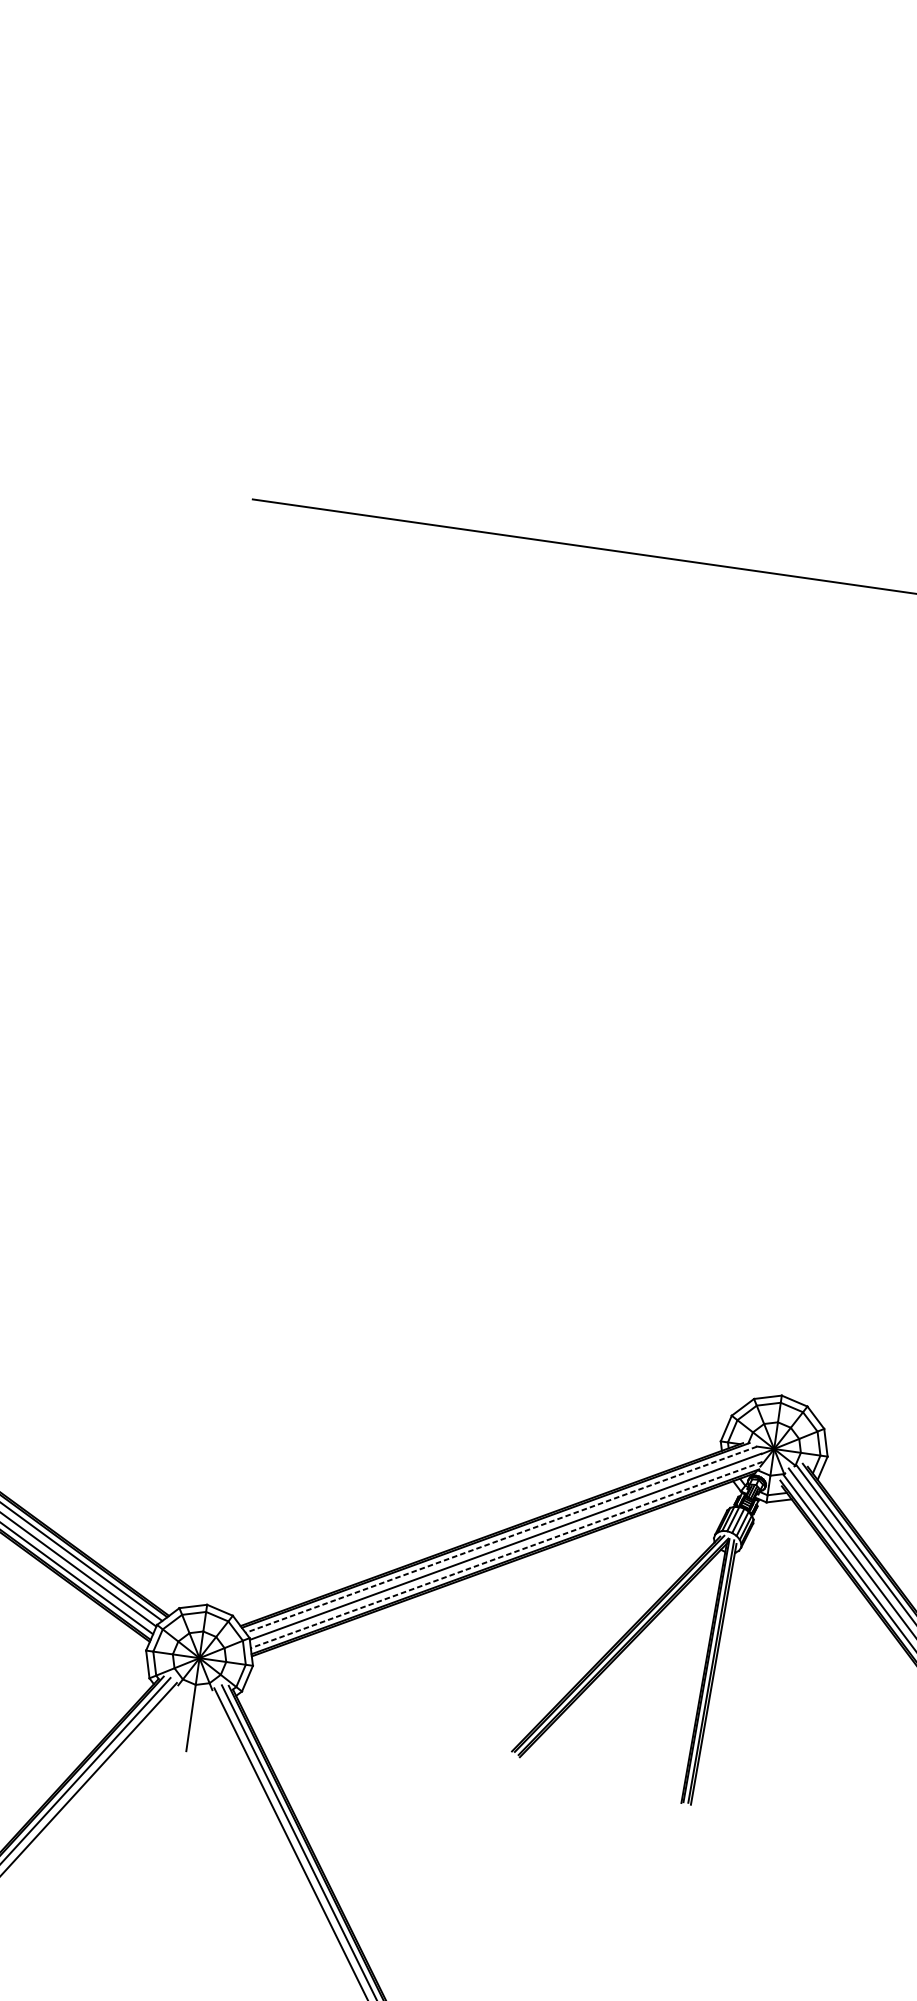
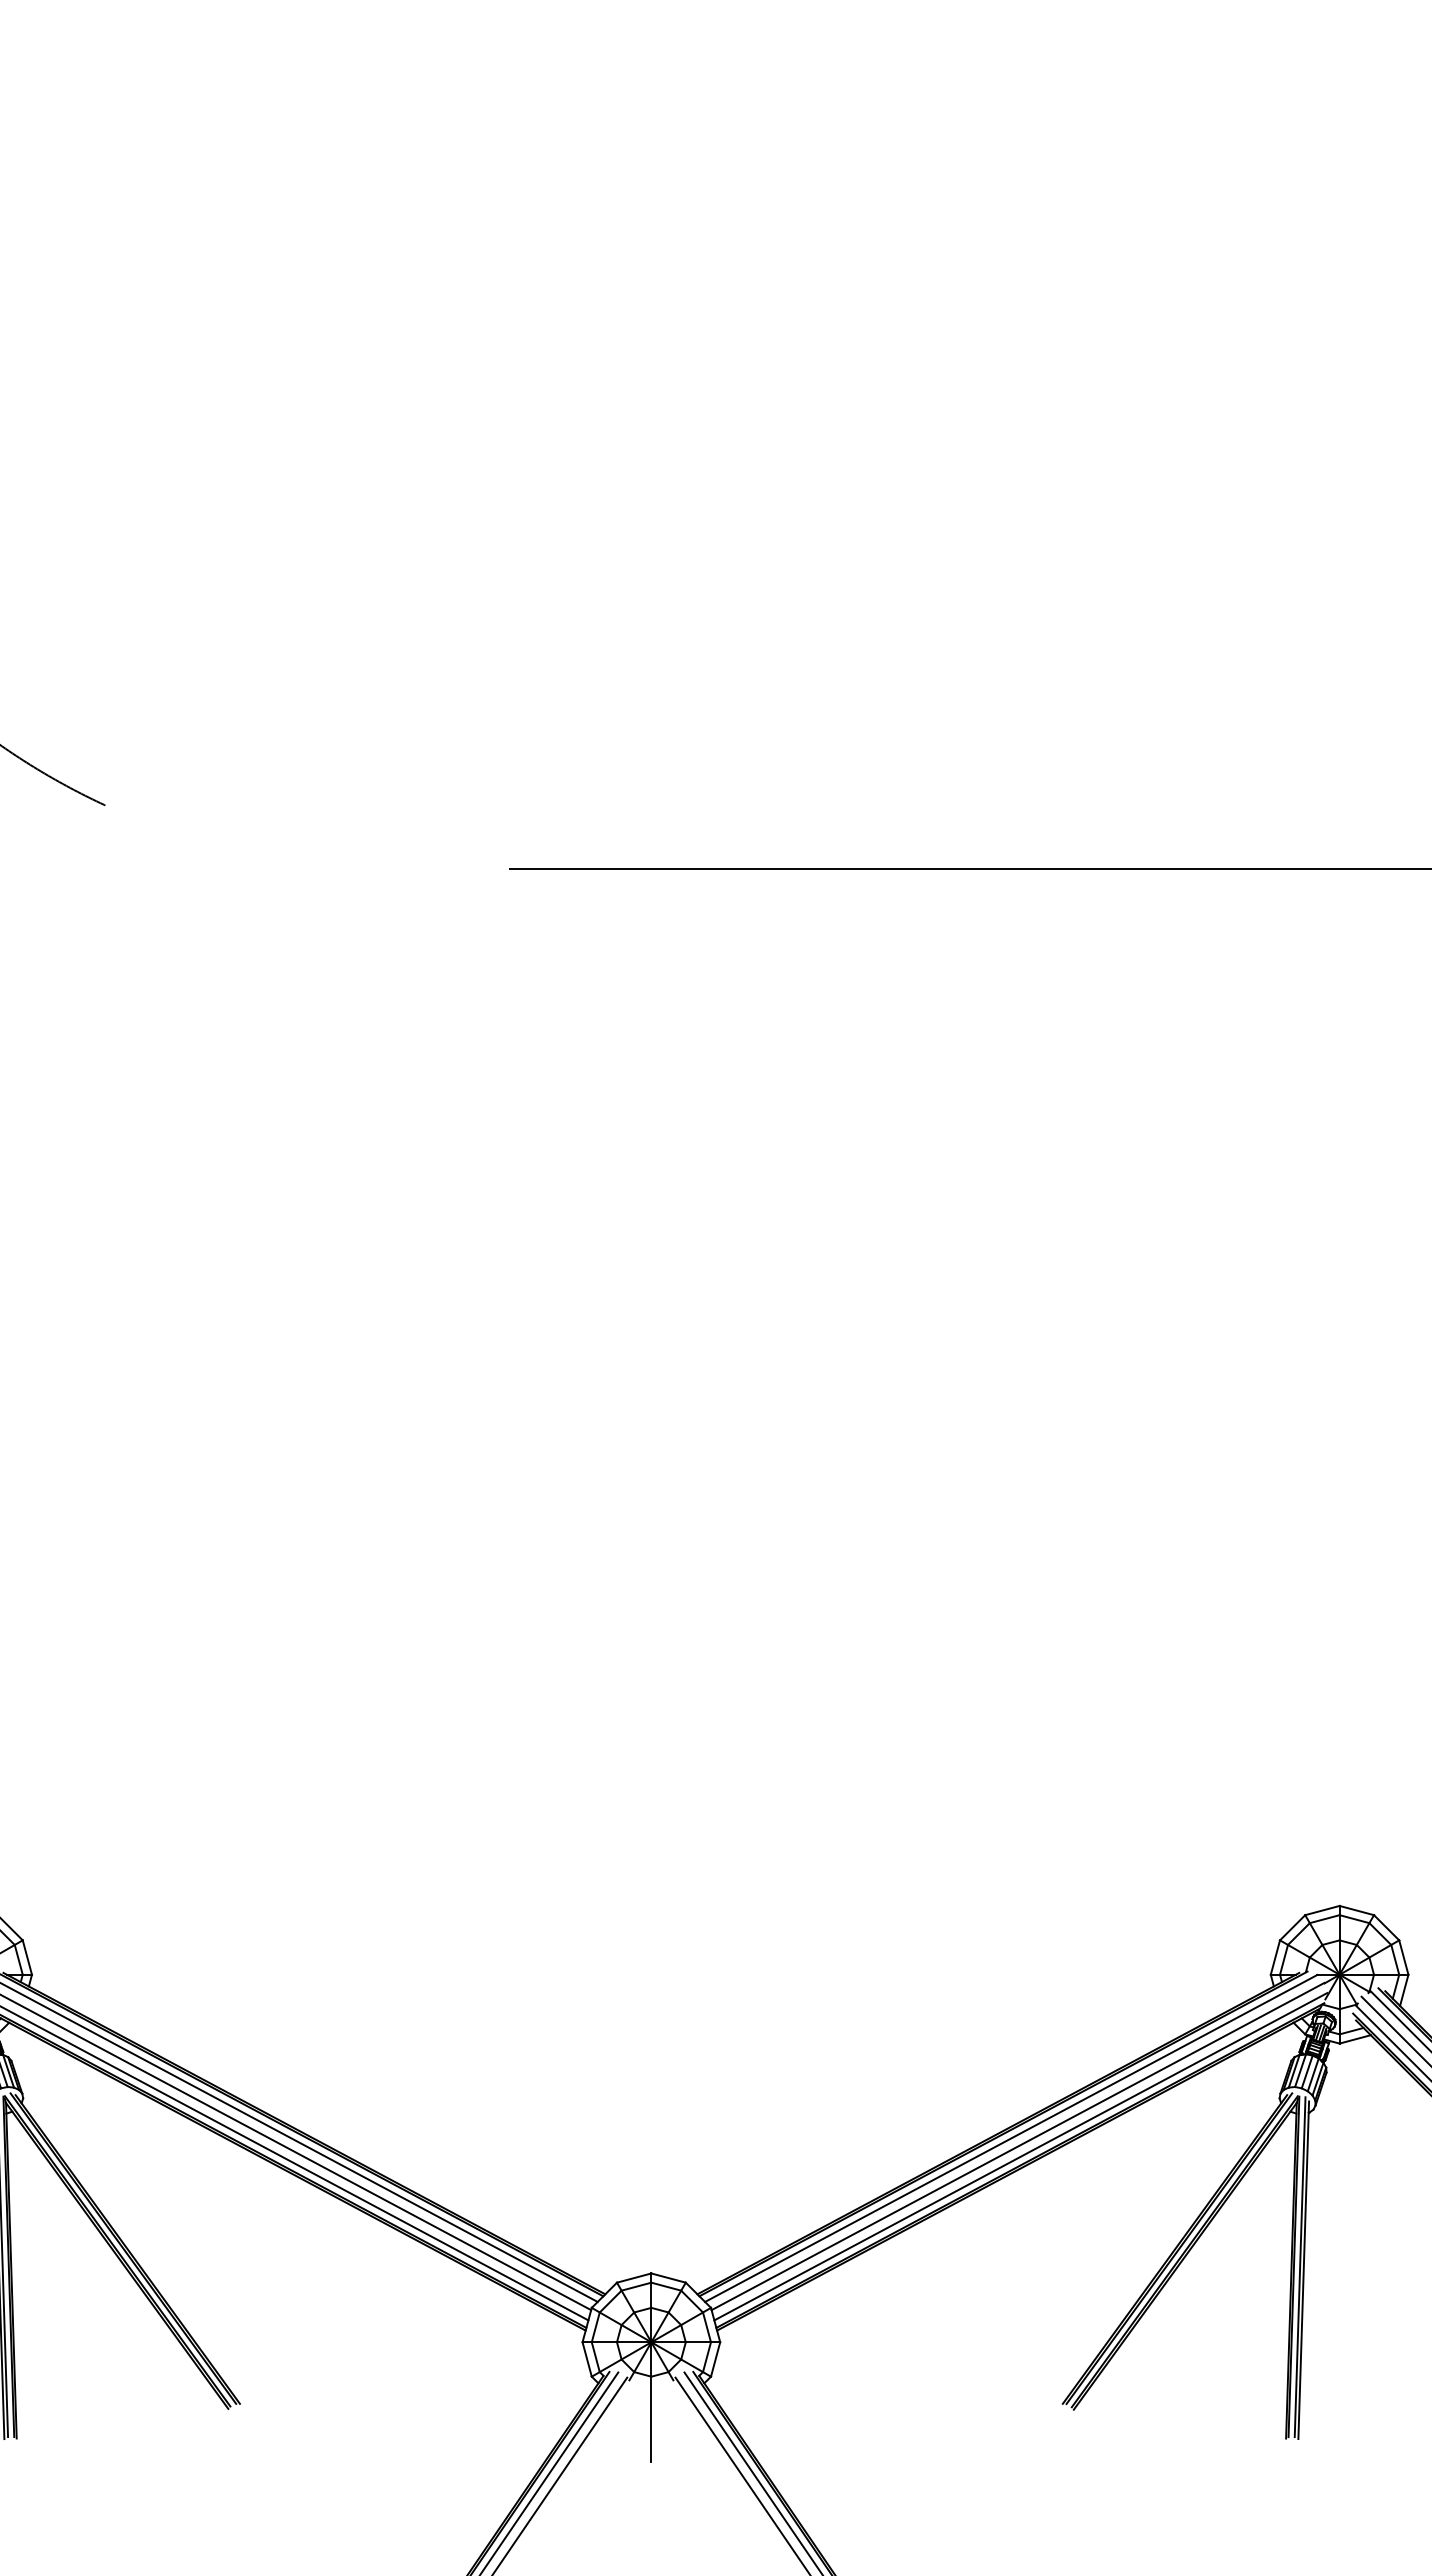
line: (500, 1539) -> (1010, 2138), dashed -> solid
line: (506, 1554) -> (1020, 2156), dashed -> solid

